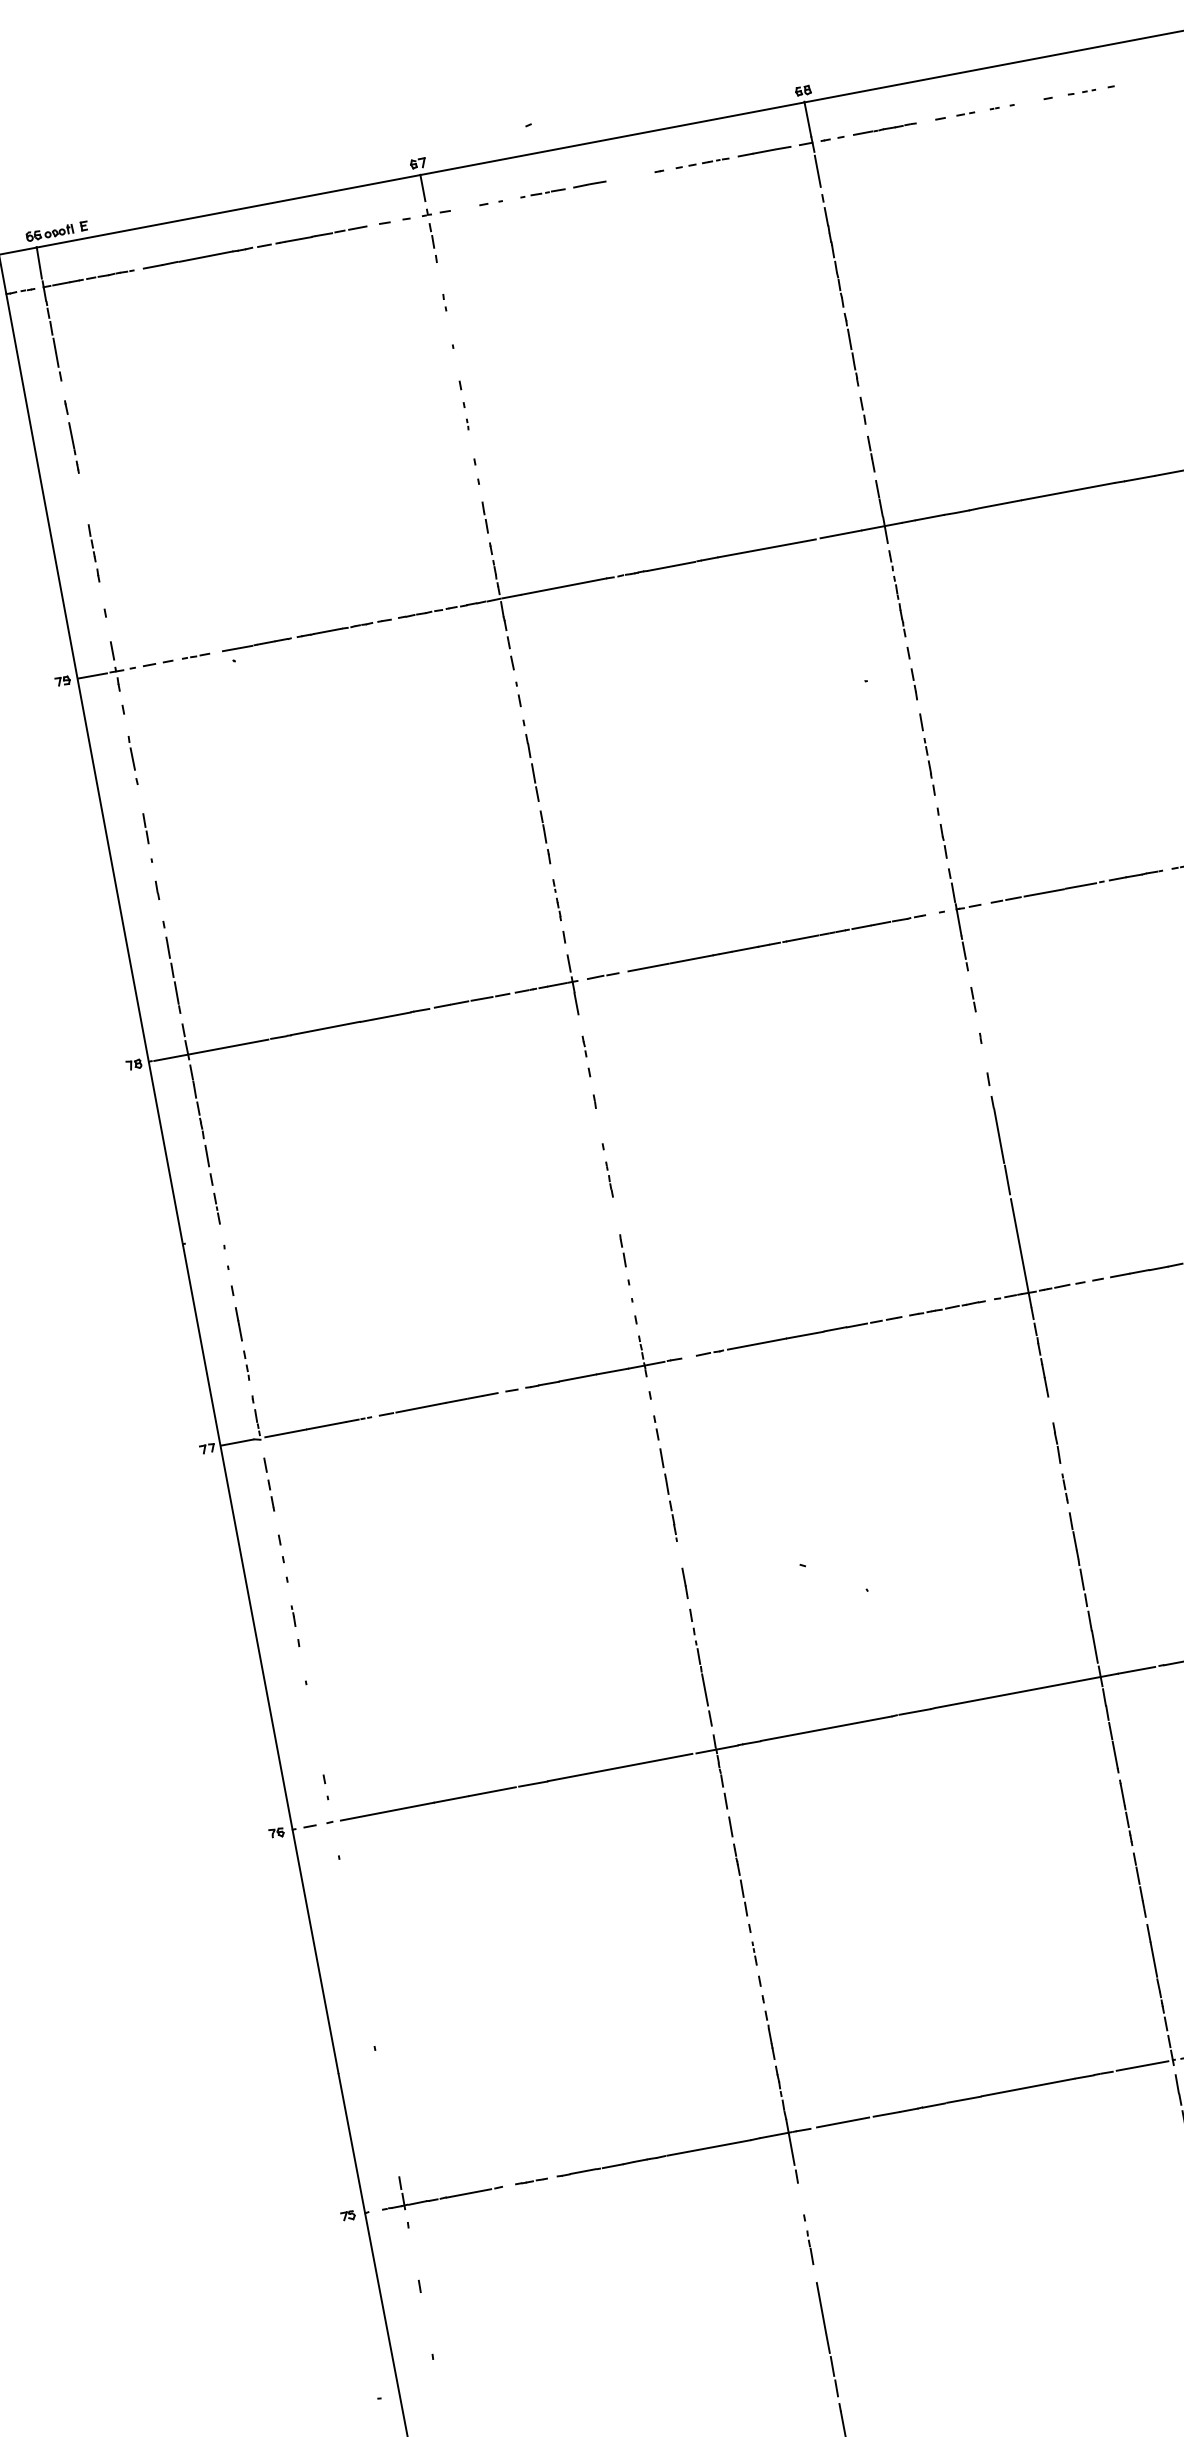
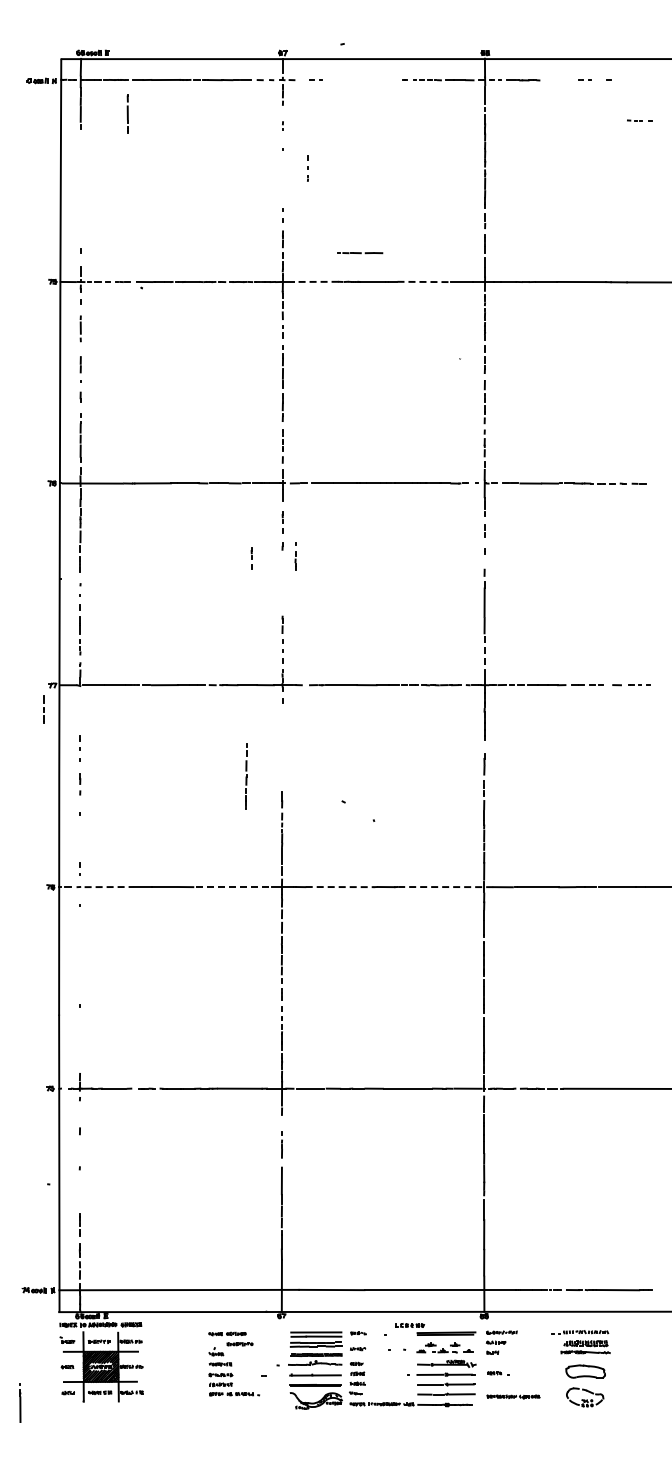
part: (1090, 90) -> (639, 120), moved
line: (955, 114) -> (560, 79), removed
line: (564, 189) -> (360, 253), moved
line: (463, 405) -> (307, 168), moved
line: (71, 436) -> (127, 113), moved
line: (767, 547) -> (423, 281), solid -> dashed
line: (93, 552) -> (80, 219), removed
line: (562, 586) -> (315, 281), solid -> dashed
part: (540, 1135) -> (251, 558), added
part: (607, 1170) -> (295, 556), moved
line: (1016, 1230) -> (484, 652), solid -> dashed
part: (665, 1478) -> (246, 776), moved
line: (267, 1484) -> (43, 709), moved
line: (1027, 1691) -> (445, 887), solid -> dashed
line: (827, 1729) -> (340, 887), solid -> dashed
line: (620, 1768) -> (231, 887), solid -> dashed
line: (388, 1812) -> (109, 887), solid -> dashed

